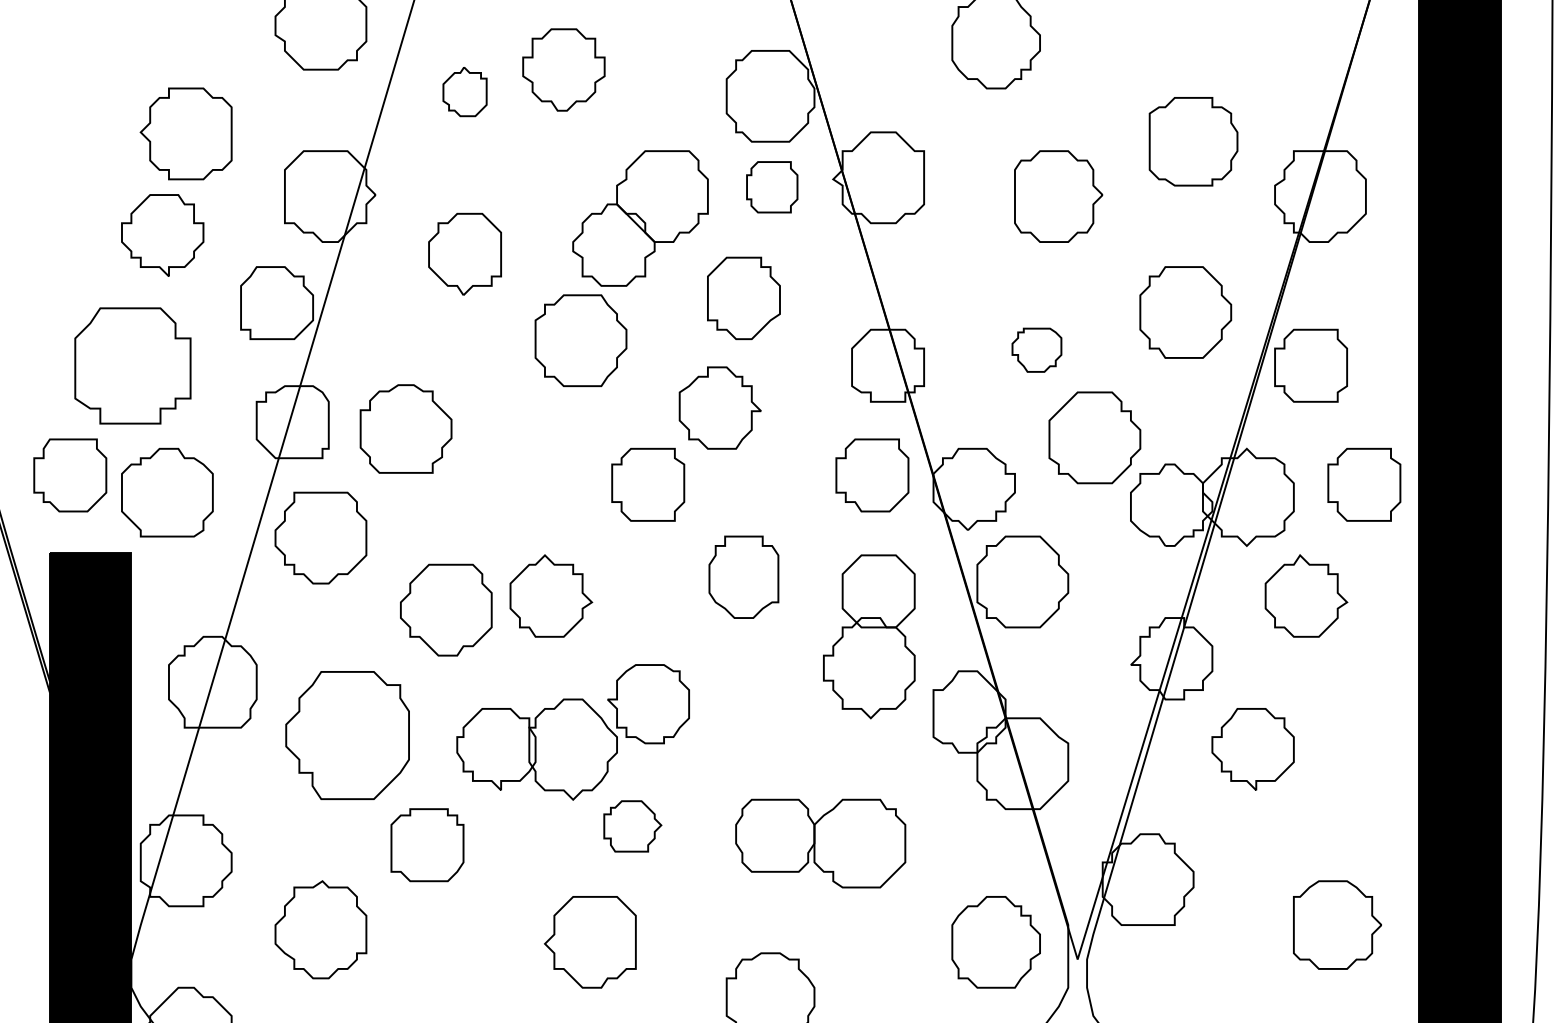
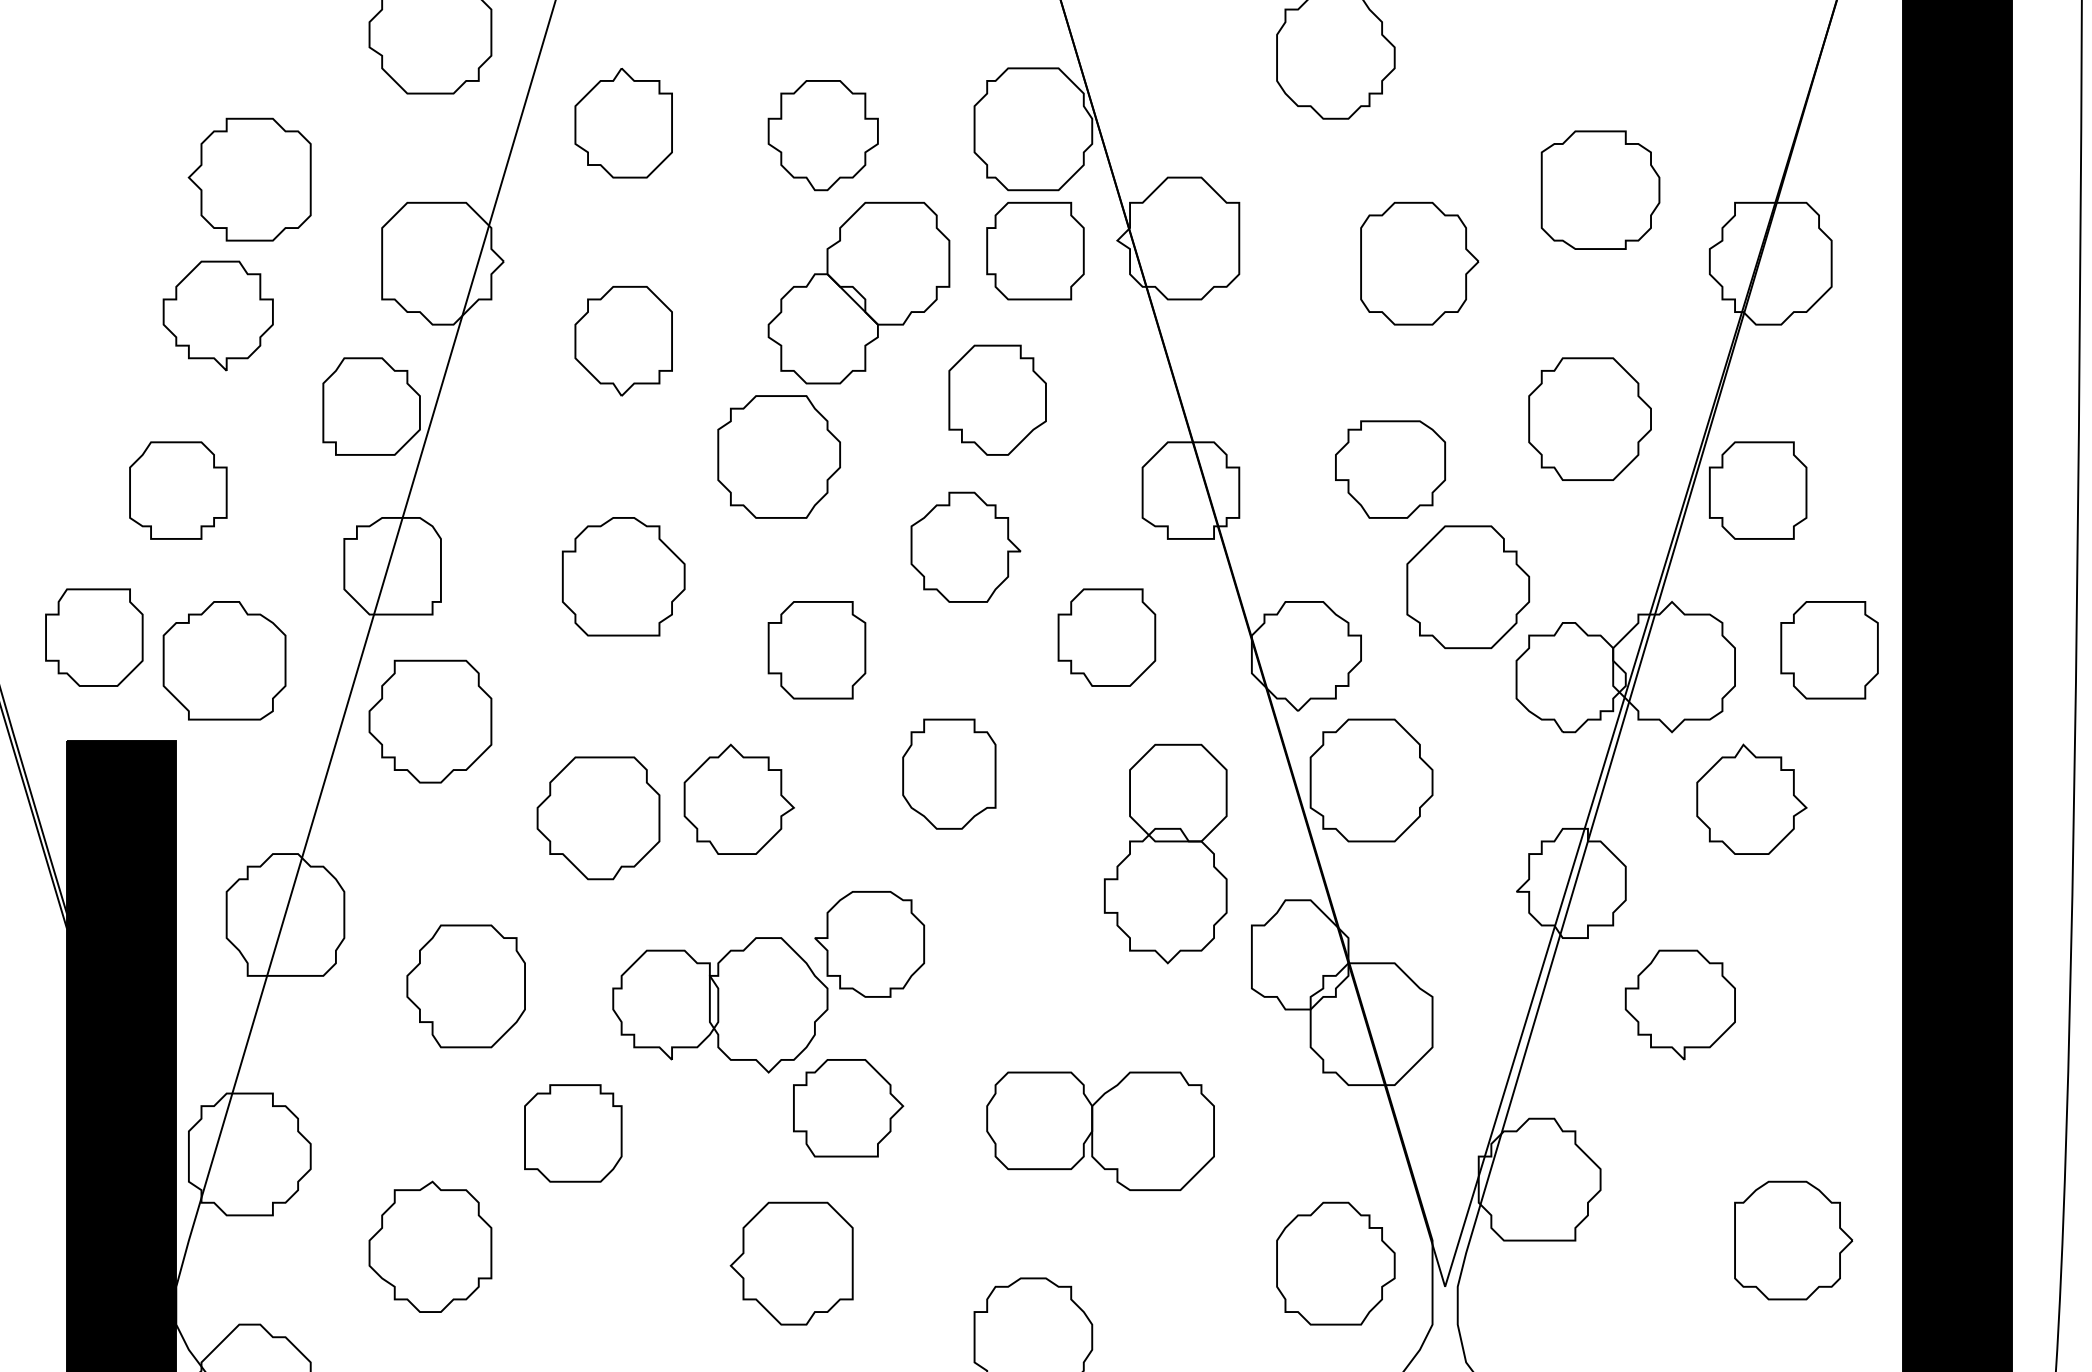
part: (563, 69) -> (822, 134), moved
part: (464, 91) -> (622, 122), size x1.67
part: (772, 187) -> (1035, 251), size x1.43
part: (1036, 350) -> (1389, 470), size x1.67
part: (132, 365) -> (177, 490), size x0.62
part: (405, 428) -> (622, 576), moved
part: (872, 475) -> (1107, 637), moved
part: (648, 484) -> (817, 649), moved
part: (743, 576) -> (948, 773), moved
part: (347, 735) -> (466, 986), size x0.71
part: (632, 826) -> (848, 1108), size x1.43

